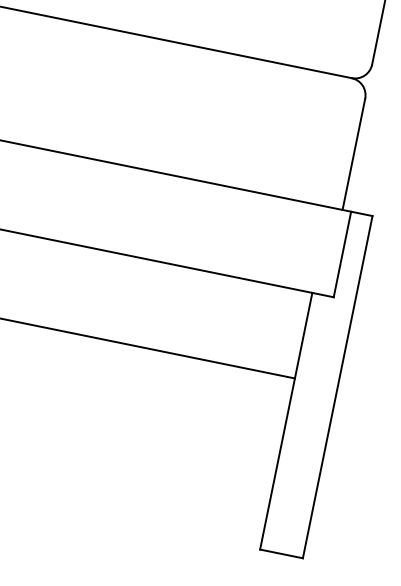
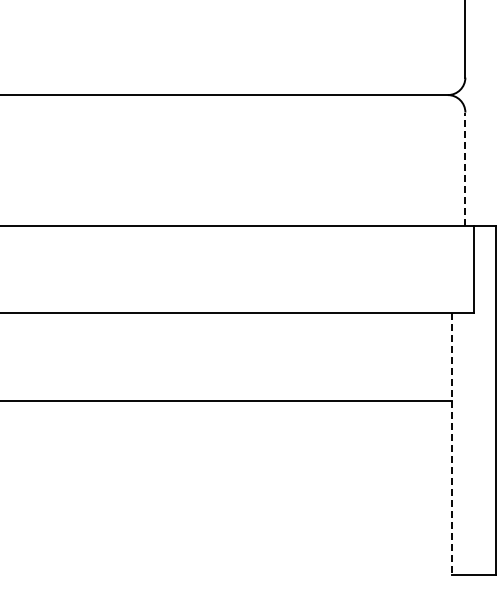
line: (353, 154) -> (465, 169), solid -> dashed
line: (286, 421) -> (452, 444), solid -> dashed

